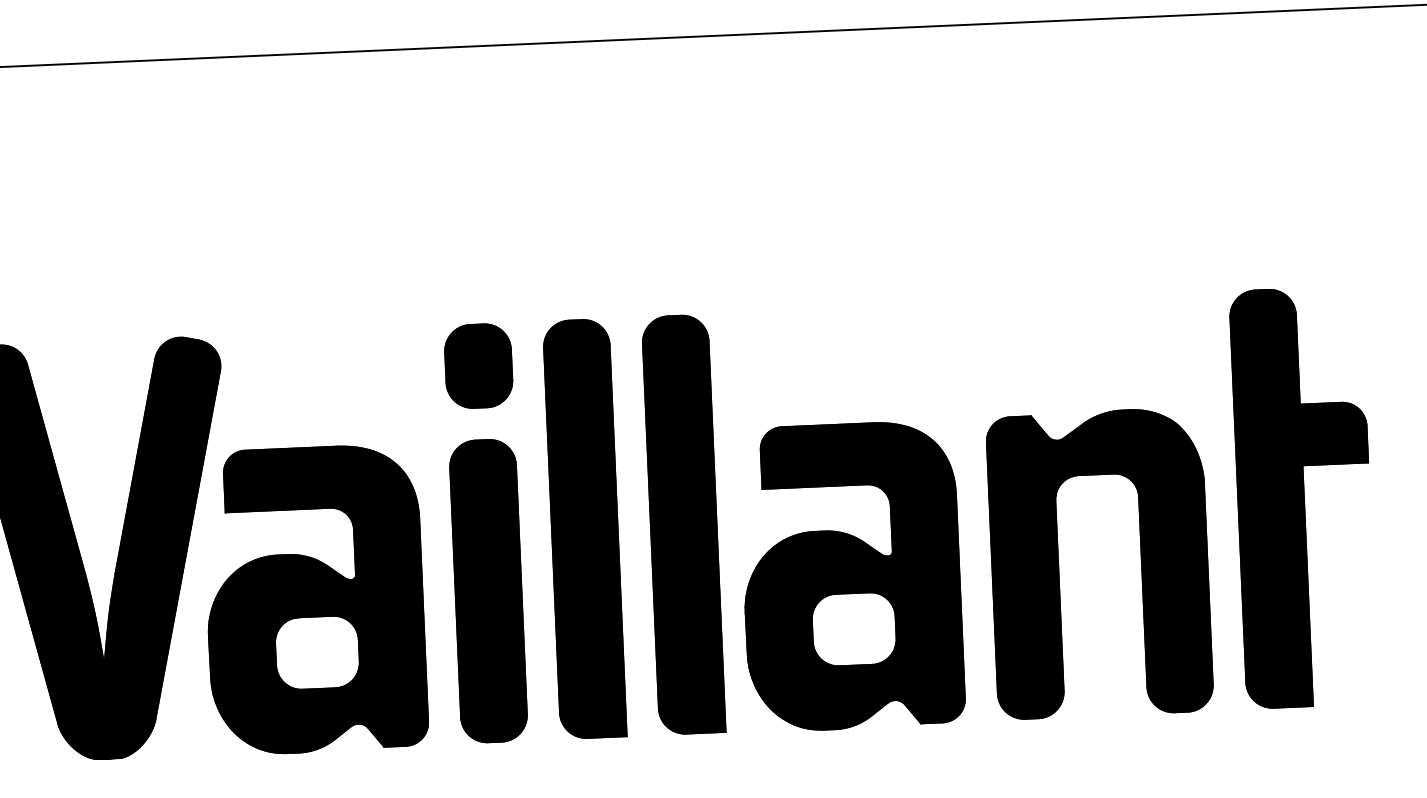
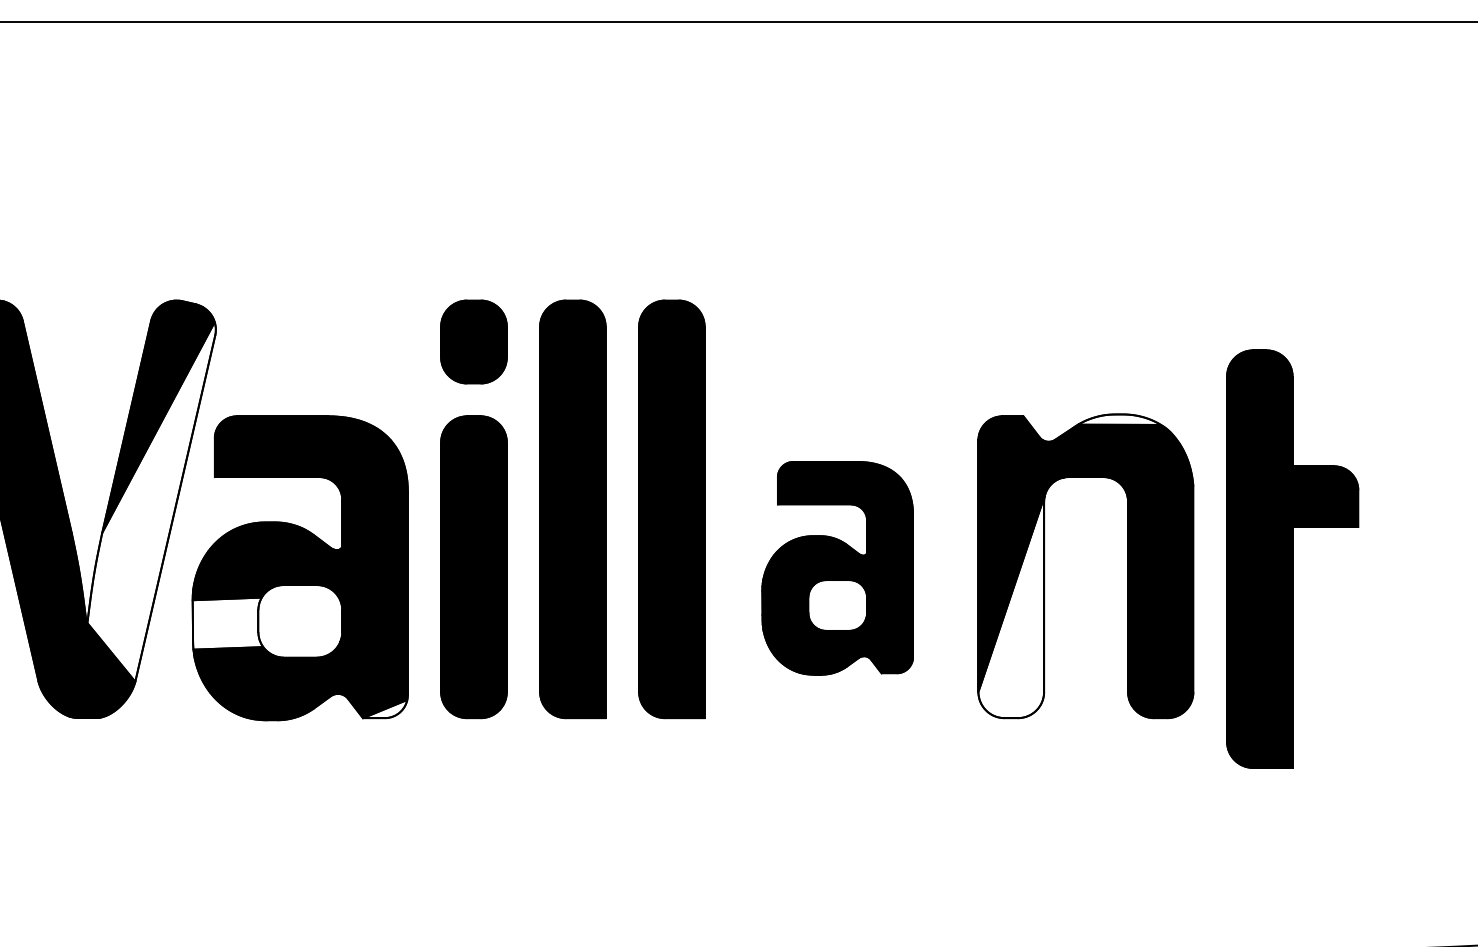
fill: (1126, 415) -> (1119, 419), removed
part: (1303, 496) -> (1292, 558), moved
fill: (163, 539) -> (151, 501), removed
part: (851, 576) -> (837, 568), size x0.7
fill: (1027, 605) -> (1011, 605), removed
fill: (244, 658) -> (227, 623), removed
fill: (406, 736) -> (385, 708), removed

